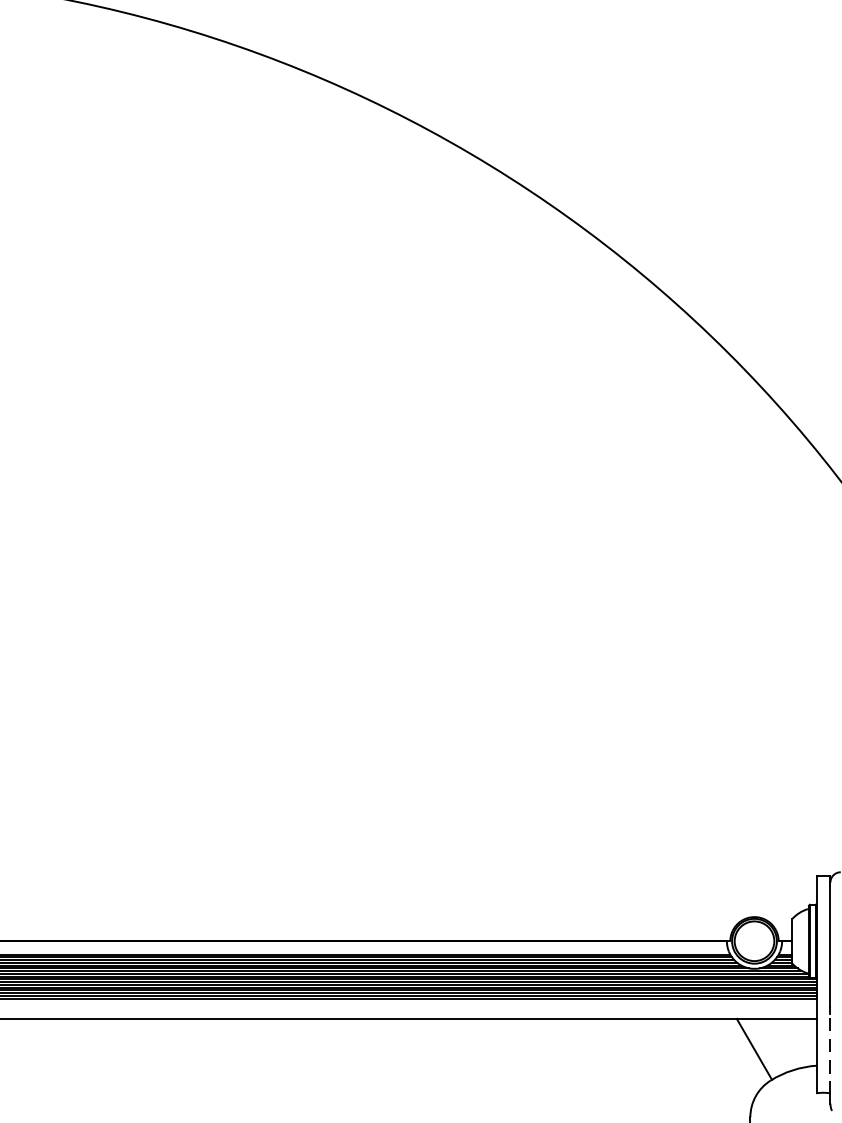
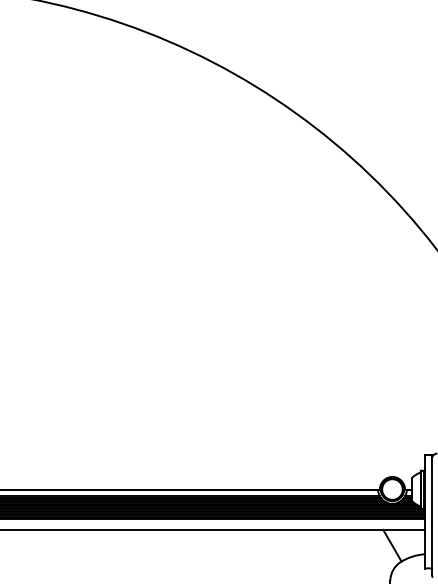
line: (829, 1054) -> (431, 548), dashed -> solid

